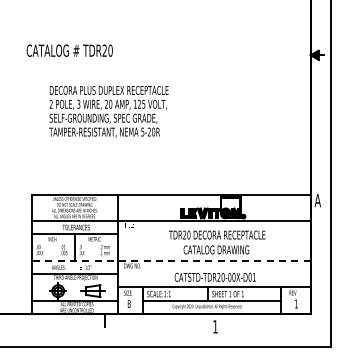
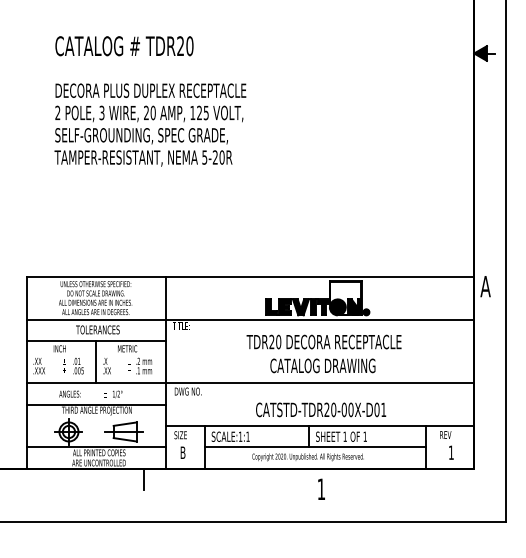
text: (69, 50) -> (124, 45), moved
text: (108, 111) -> (149, 124), moved
line: (170, 260) -> (249, 382), dashed -> solid

